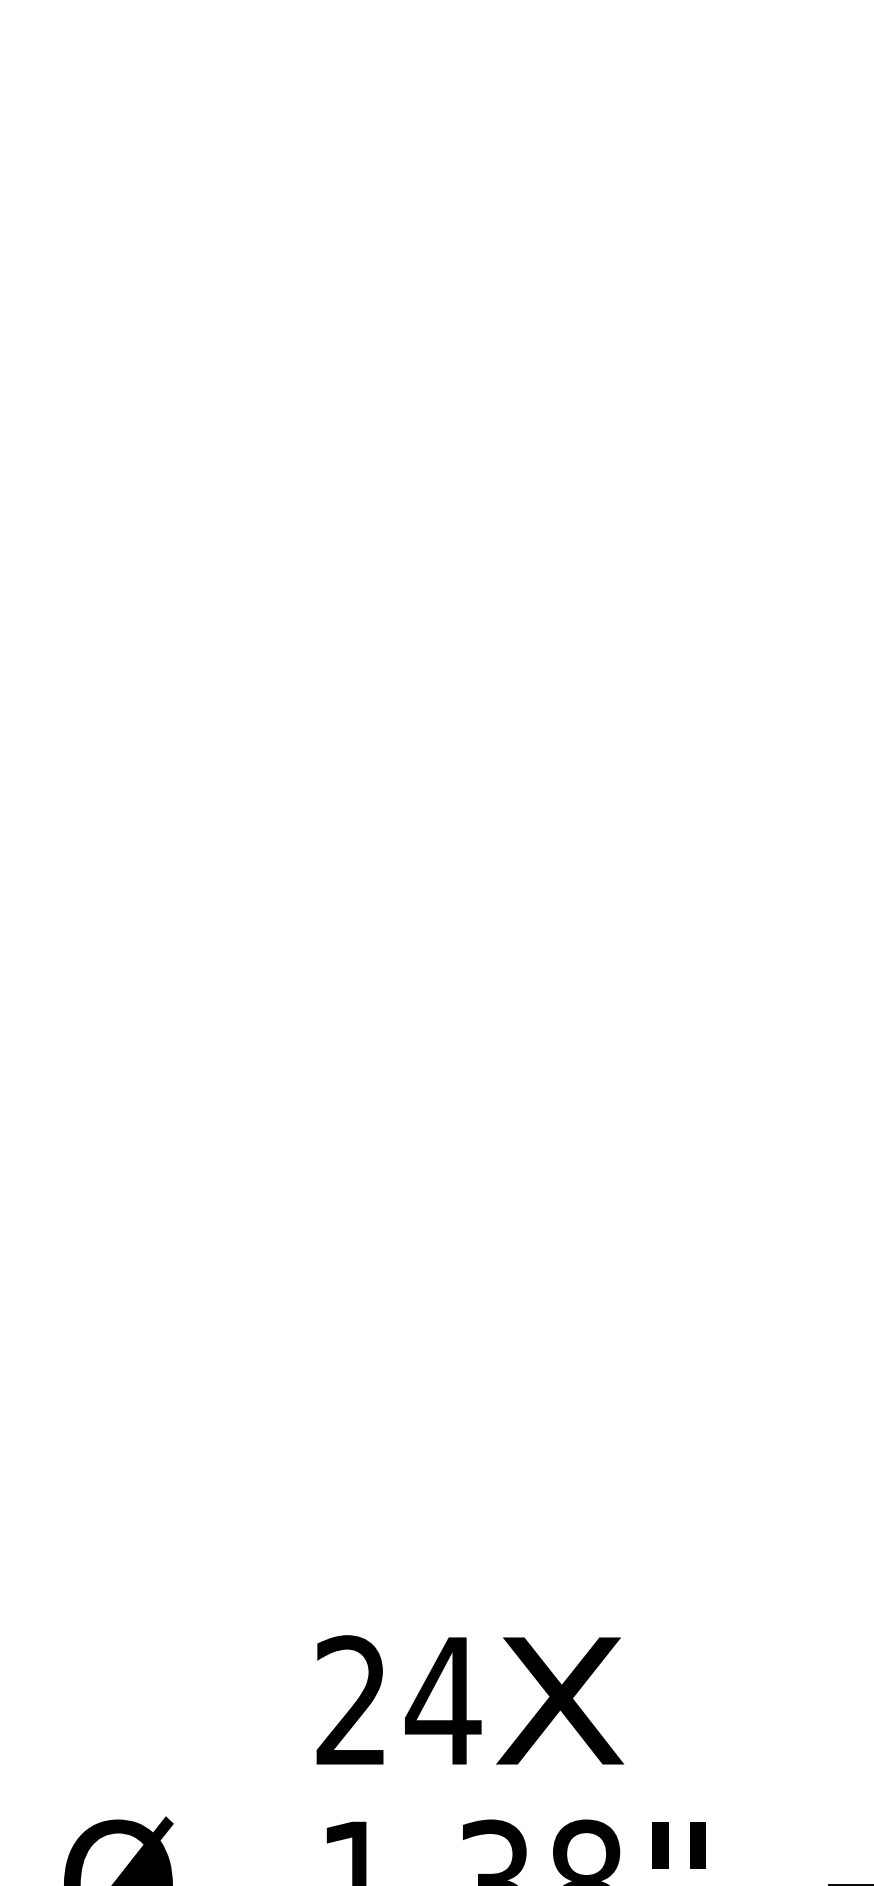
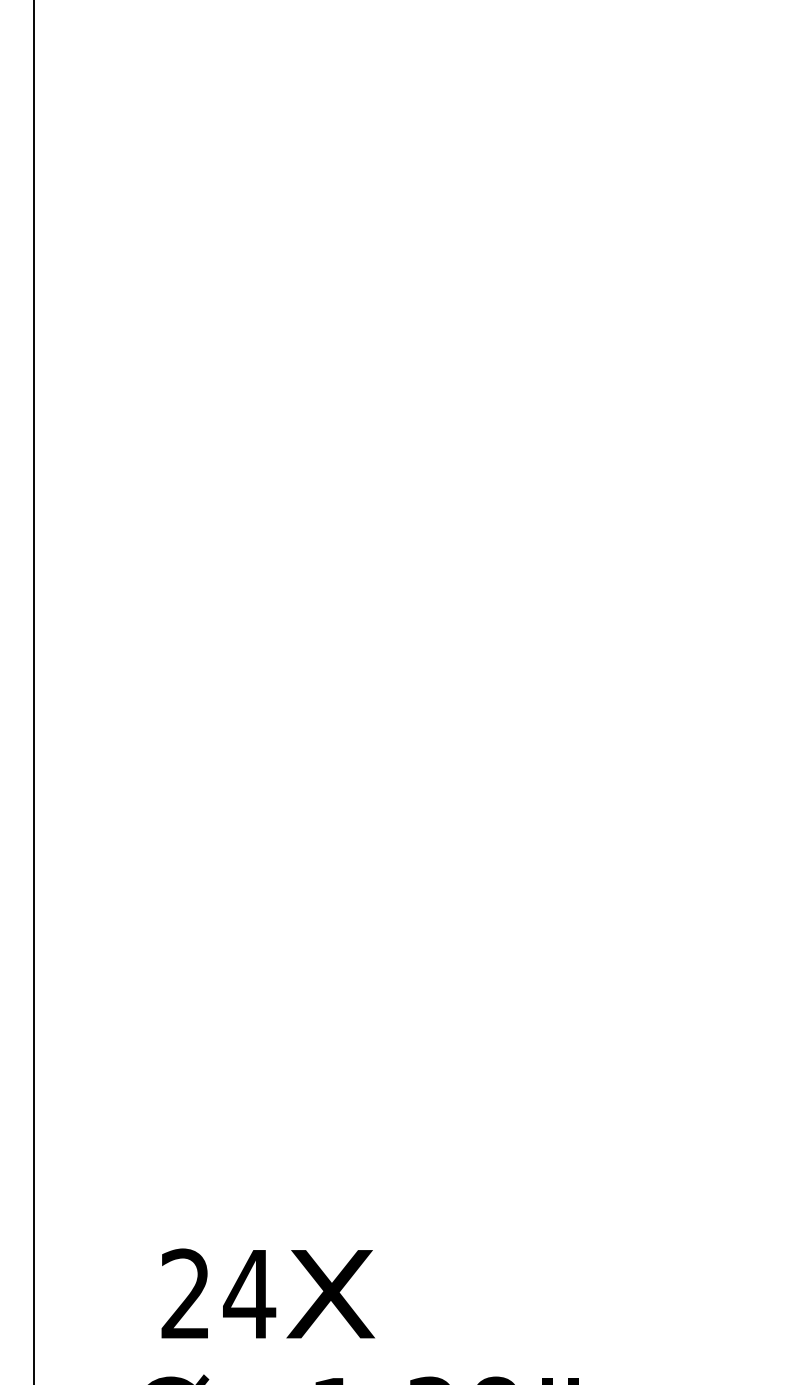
text: (470, 1699) -> (268, 1293), moved

